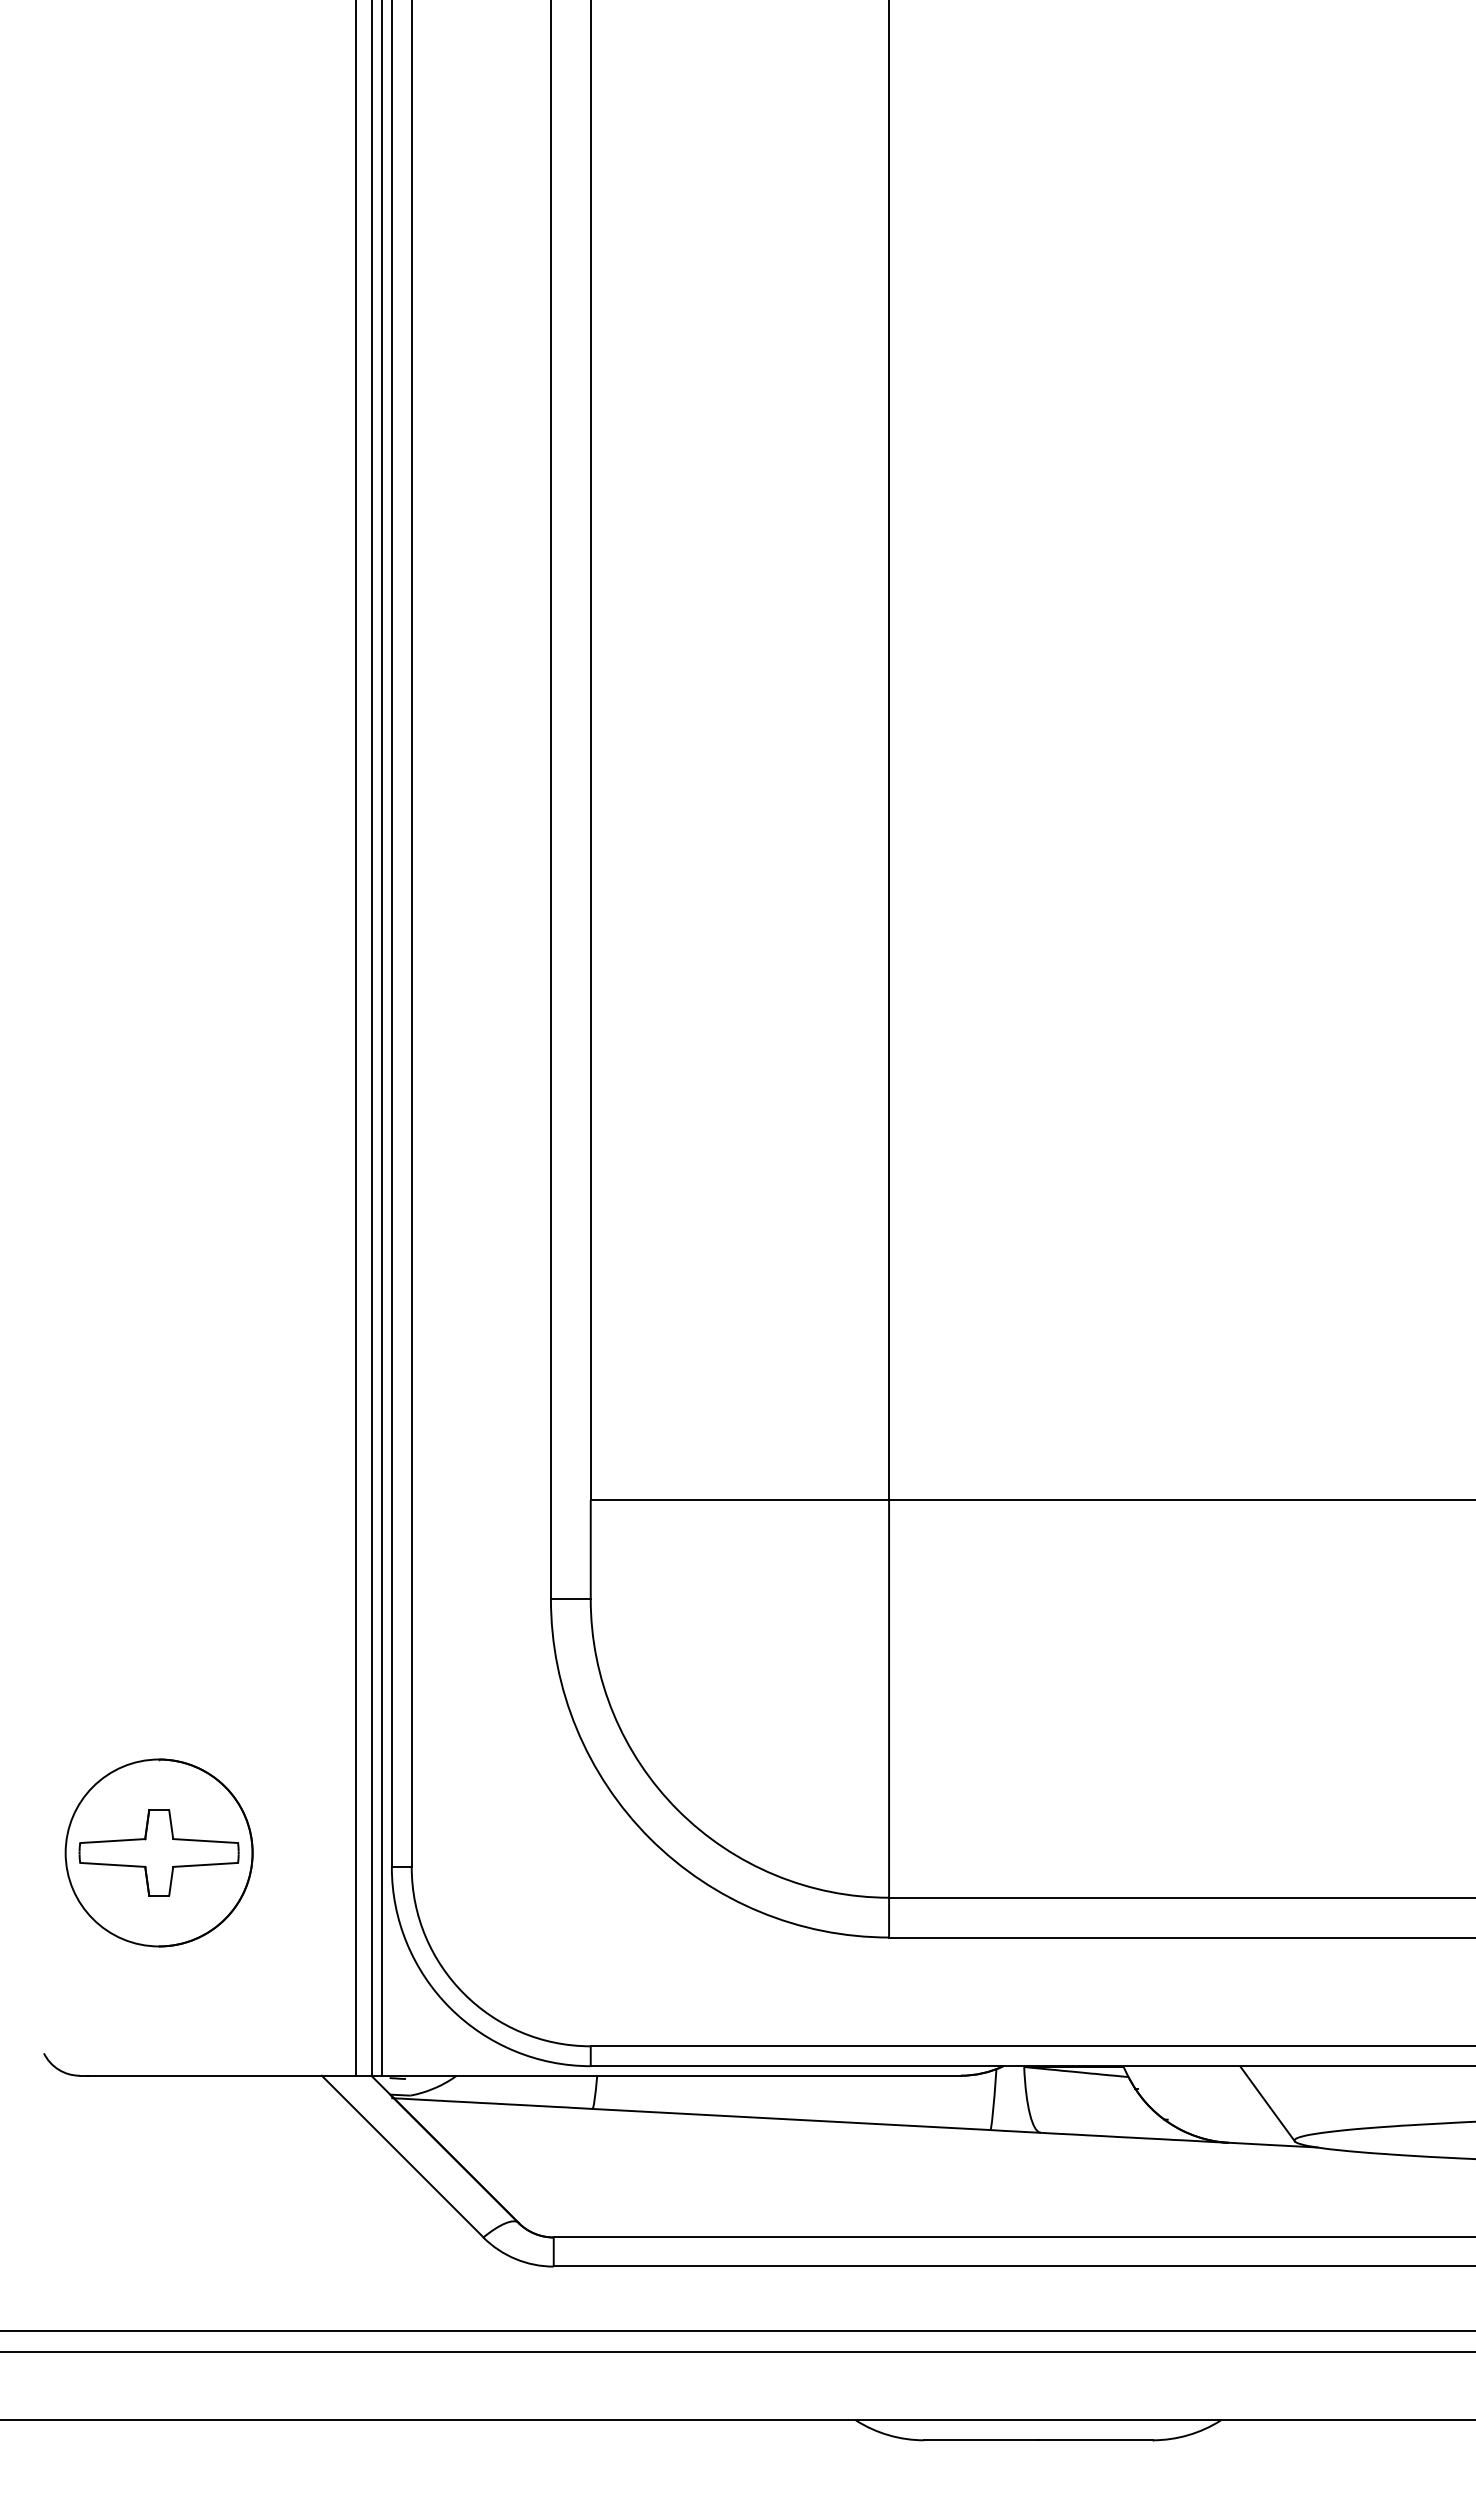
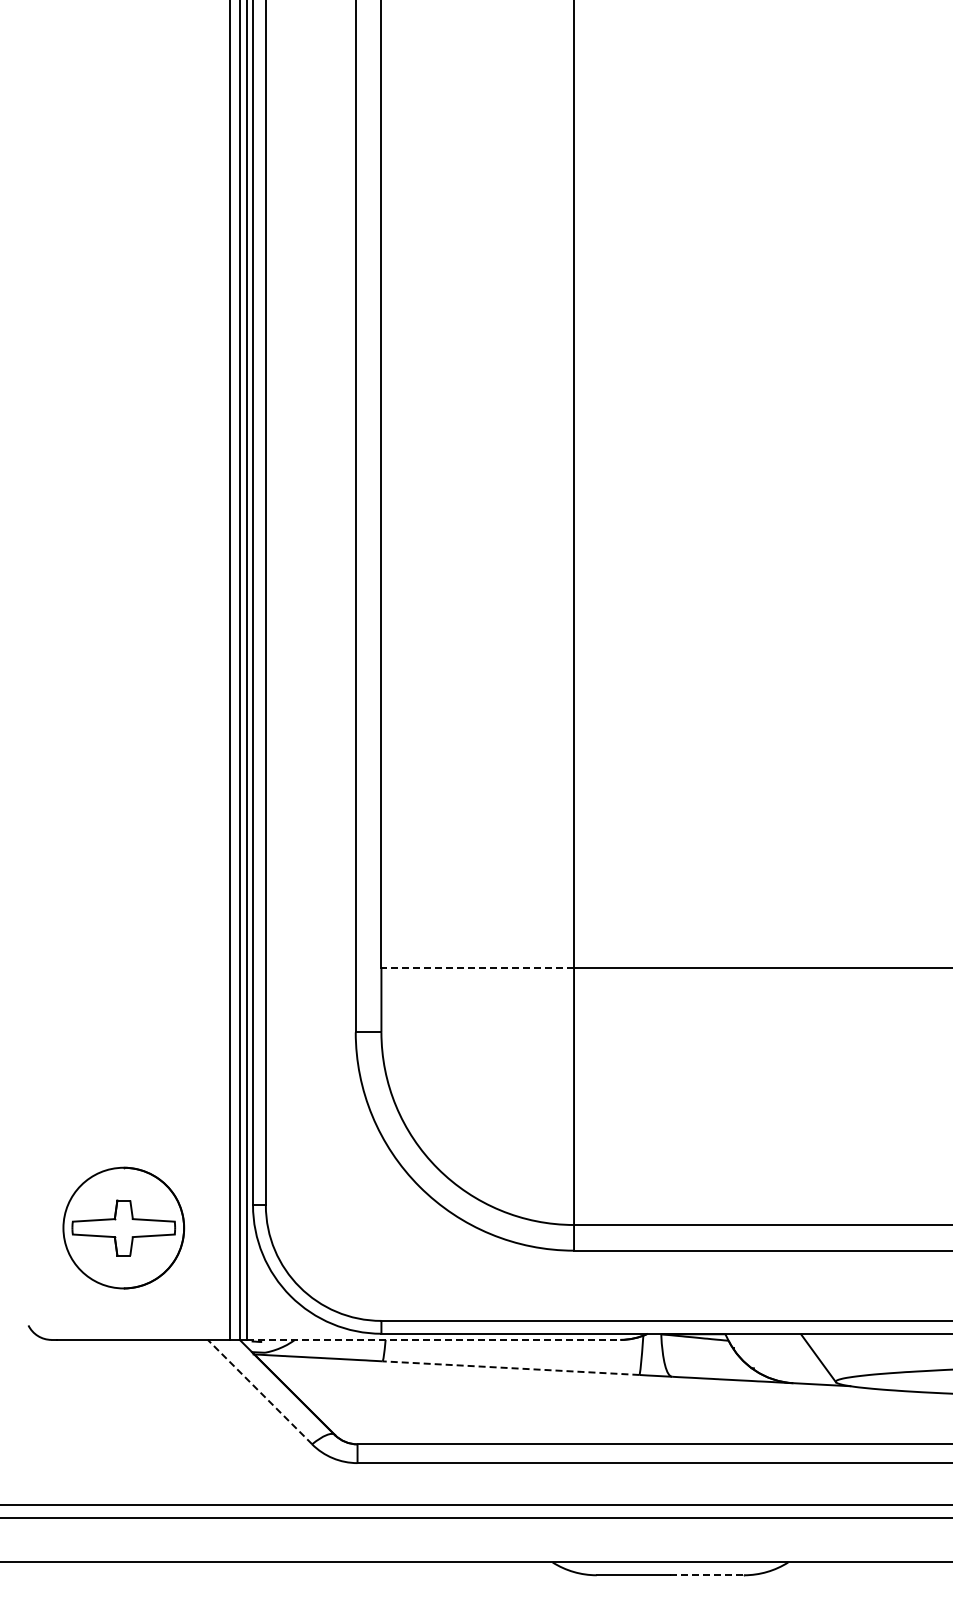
line: (739, 1500) -> (477, 968), solid -> dashed
part: (158, 1852) -> (123, 1227), moved
line: (671, 2075) -> (433, 1339), solid -> dashed
line: (790, 2120) -> (510, 1368), solid -> dashed
line: (403, 2157) -> (260, 1392), solid -> dashed
line: (1095, 2440) -> (707, 1575), solid -> dashed

